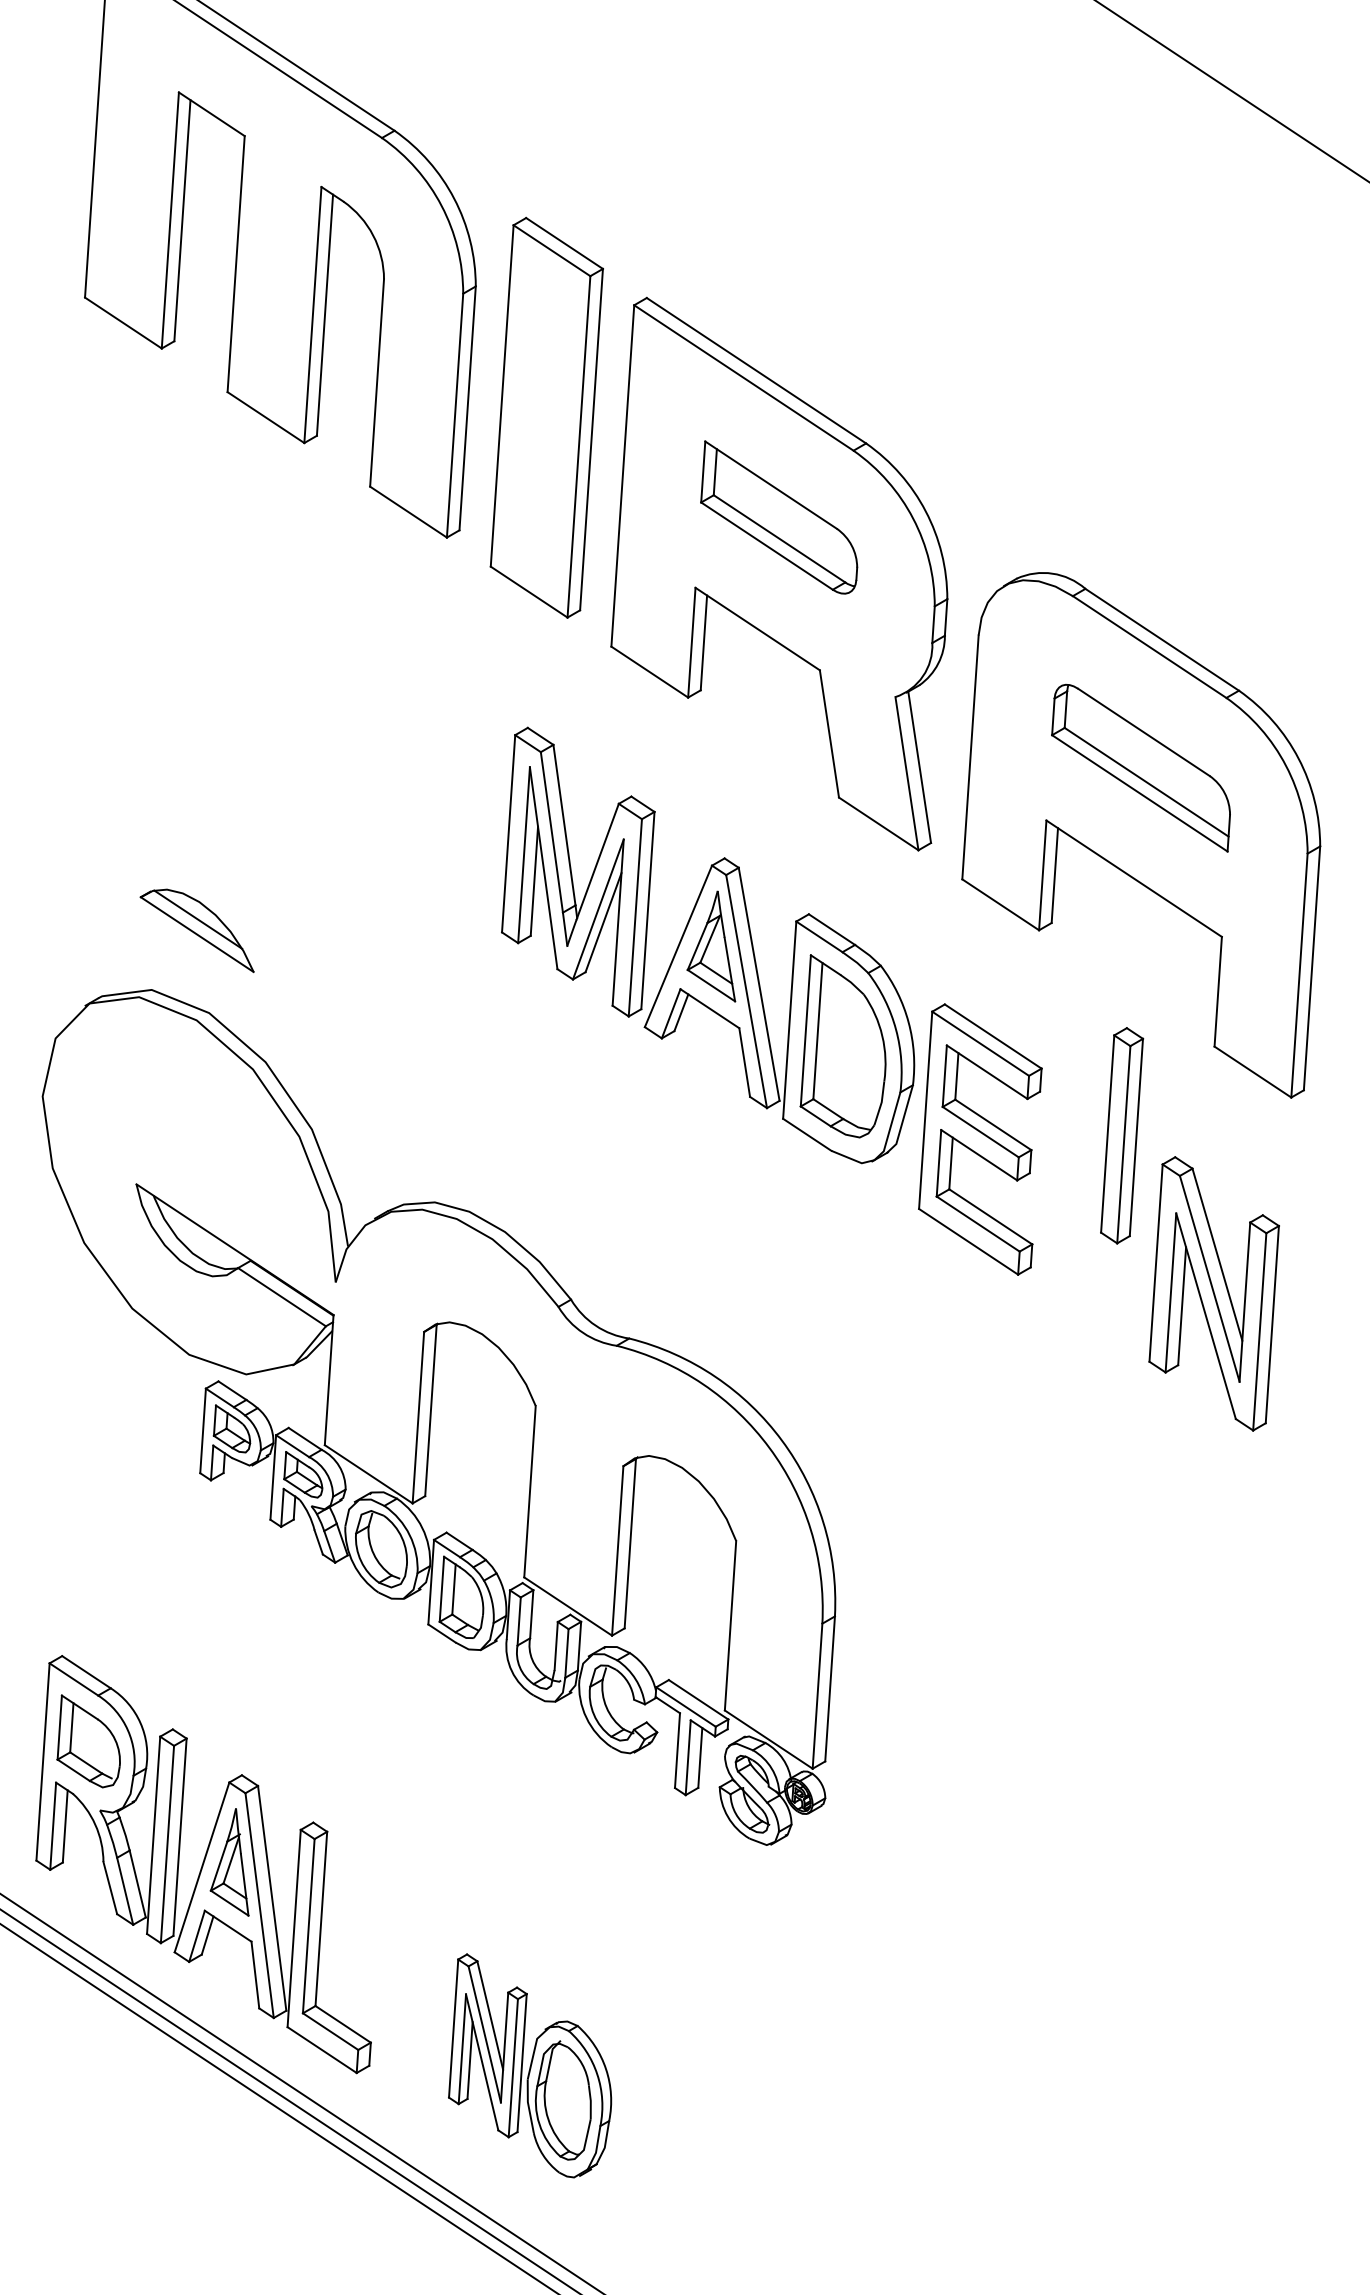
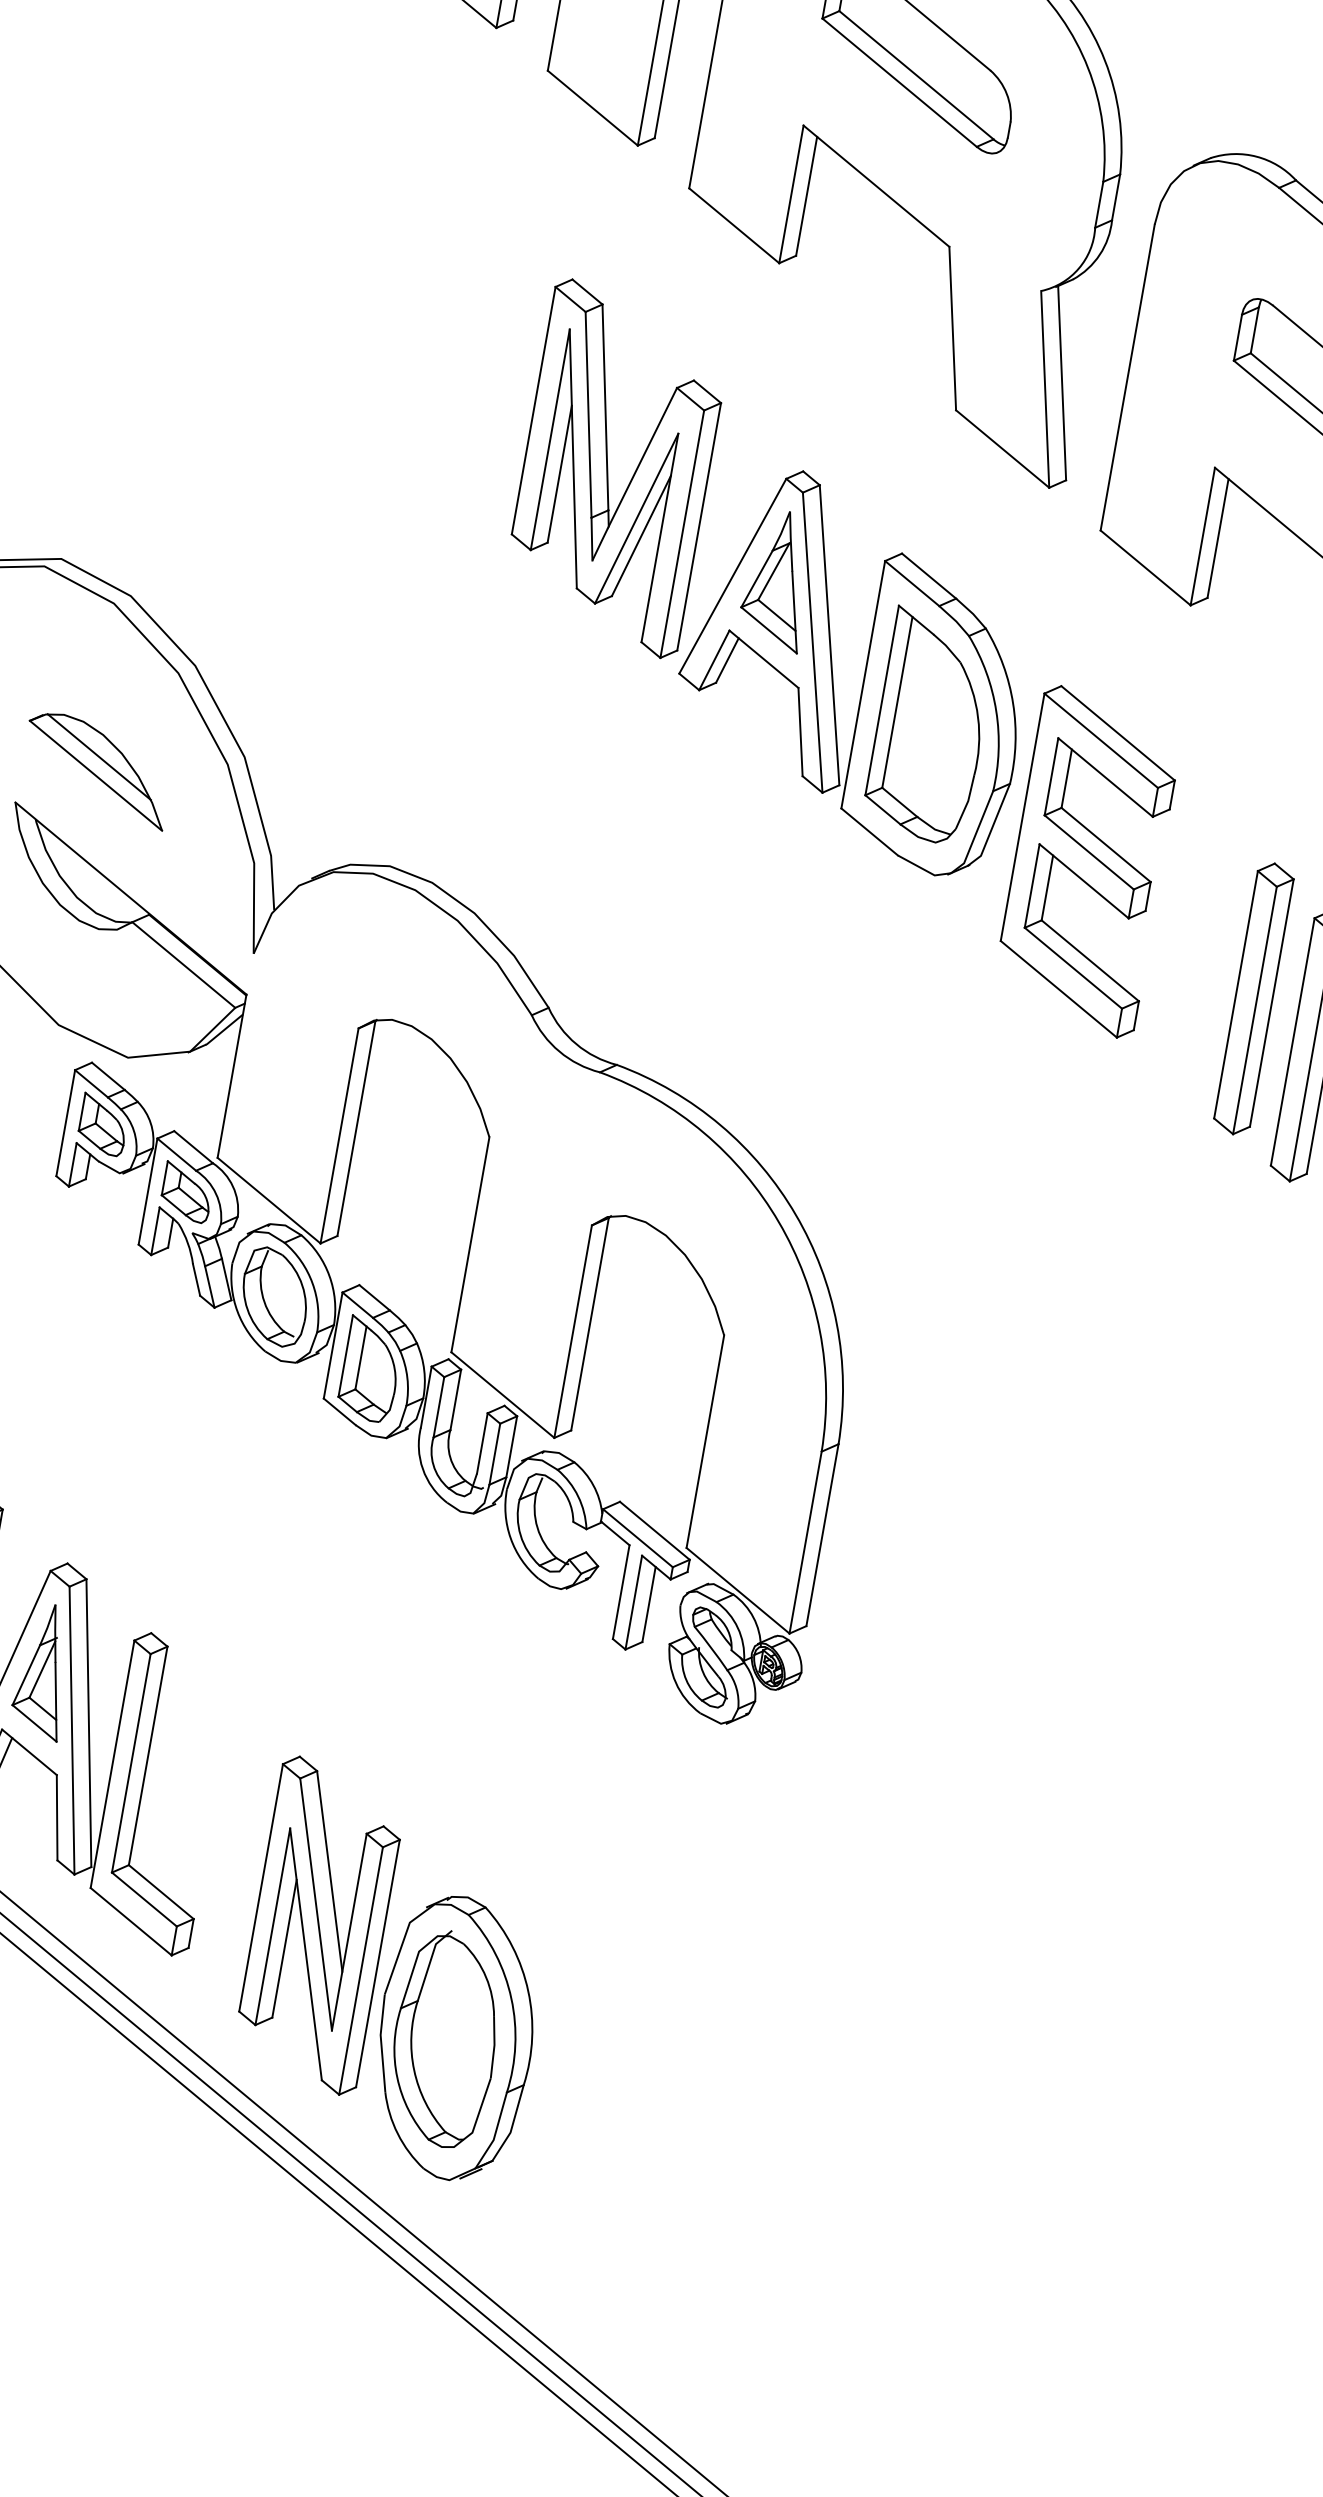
part: (196, 930) -> (95, 770), moved
part: (1122, 1135) -> (1254, 998), moved
part: (529, 2065) -> (391, 1969), size x1.43

